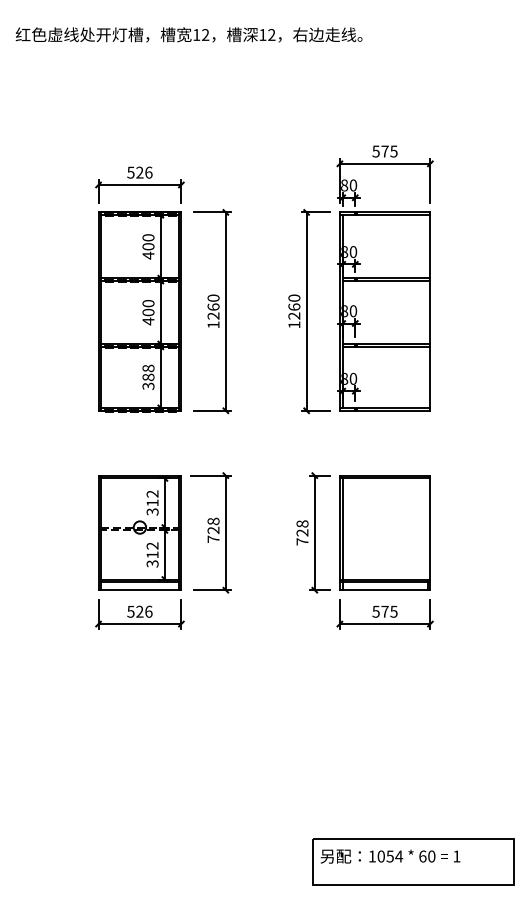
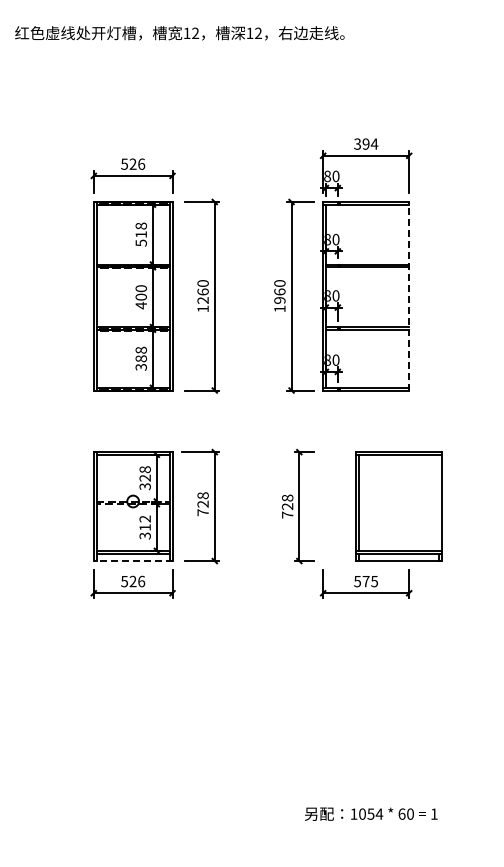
text: (385, 150) -> (366, 143), 575 -> 394
text: (147, 246) -> (140, 234), 400 -> 518
line: (430, 310) -> (409, 295), solid -> dashed
text: (293, 316) -> (279, 300), 1260 -> 1960
text: (151, 498) -> (144, 473), 312 -> 328
part: (384, 532) -> (398, 506), moved
line: (139, 590) -> (132, 561), solid -> dashed
part: (412, 862) -> (392, 819), removed

